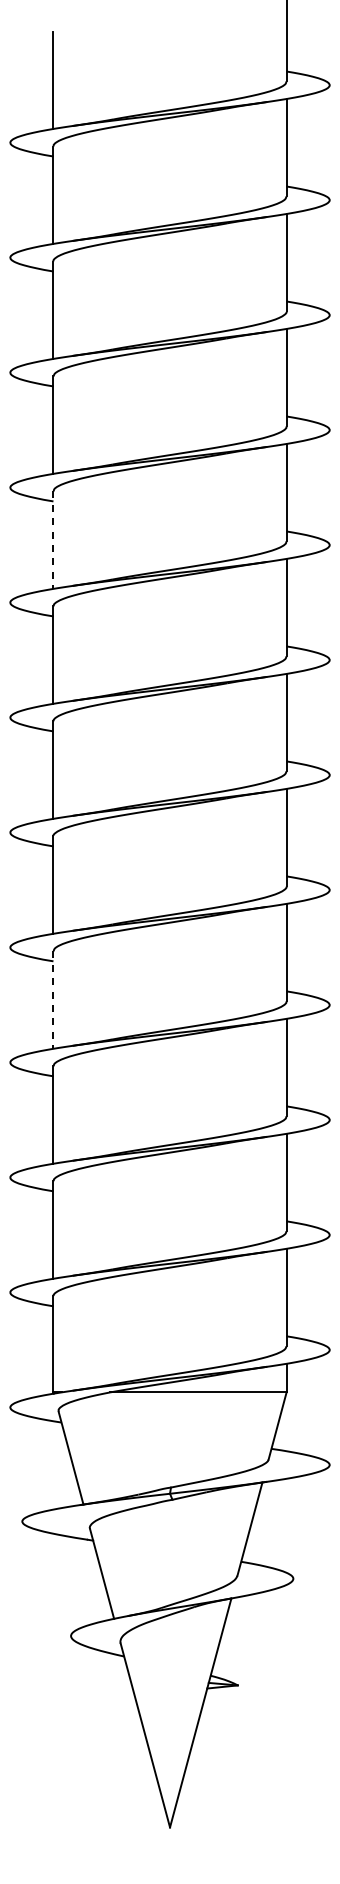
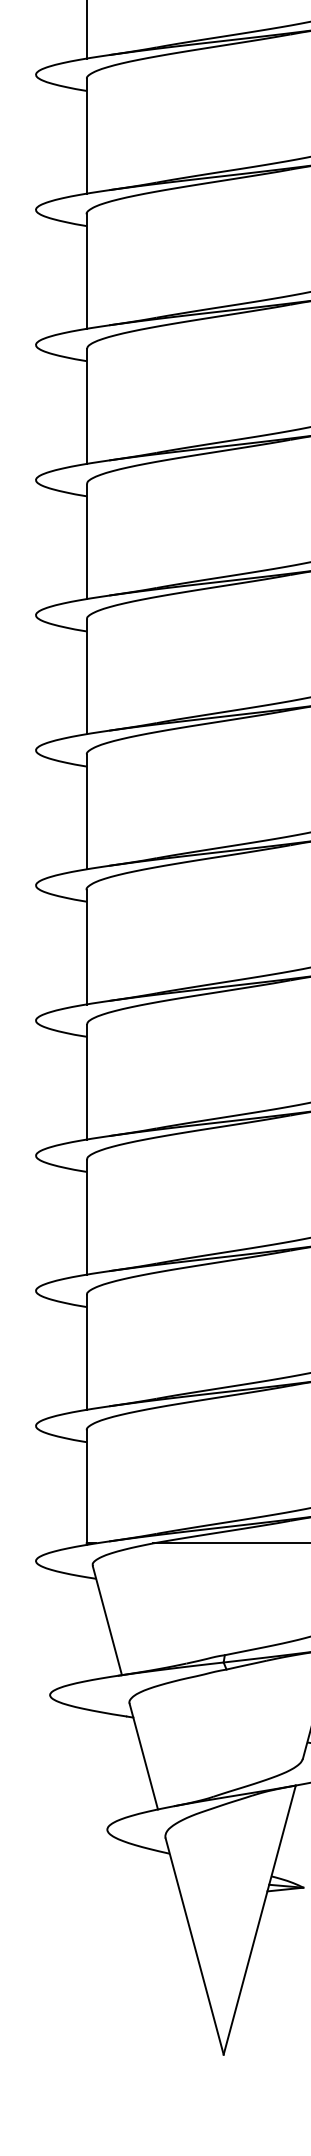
line: (53, 540) -> (86, 542), dashed -> solid
line: (53, 1000) -> (86, 1082), dashed -> solid

